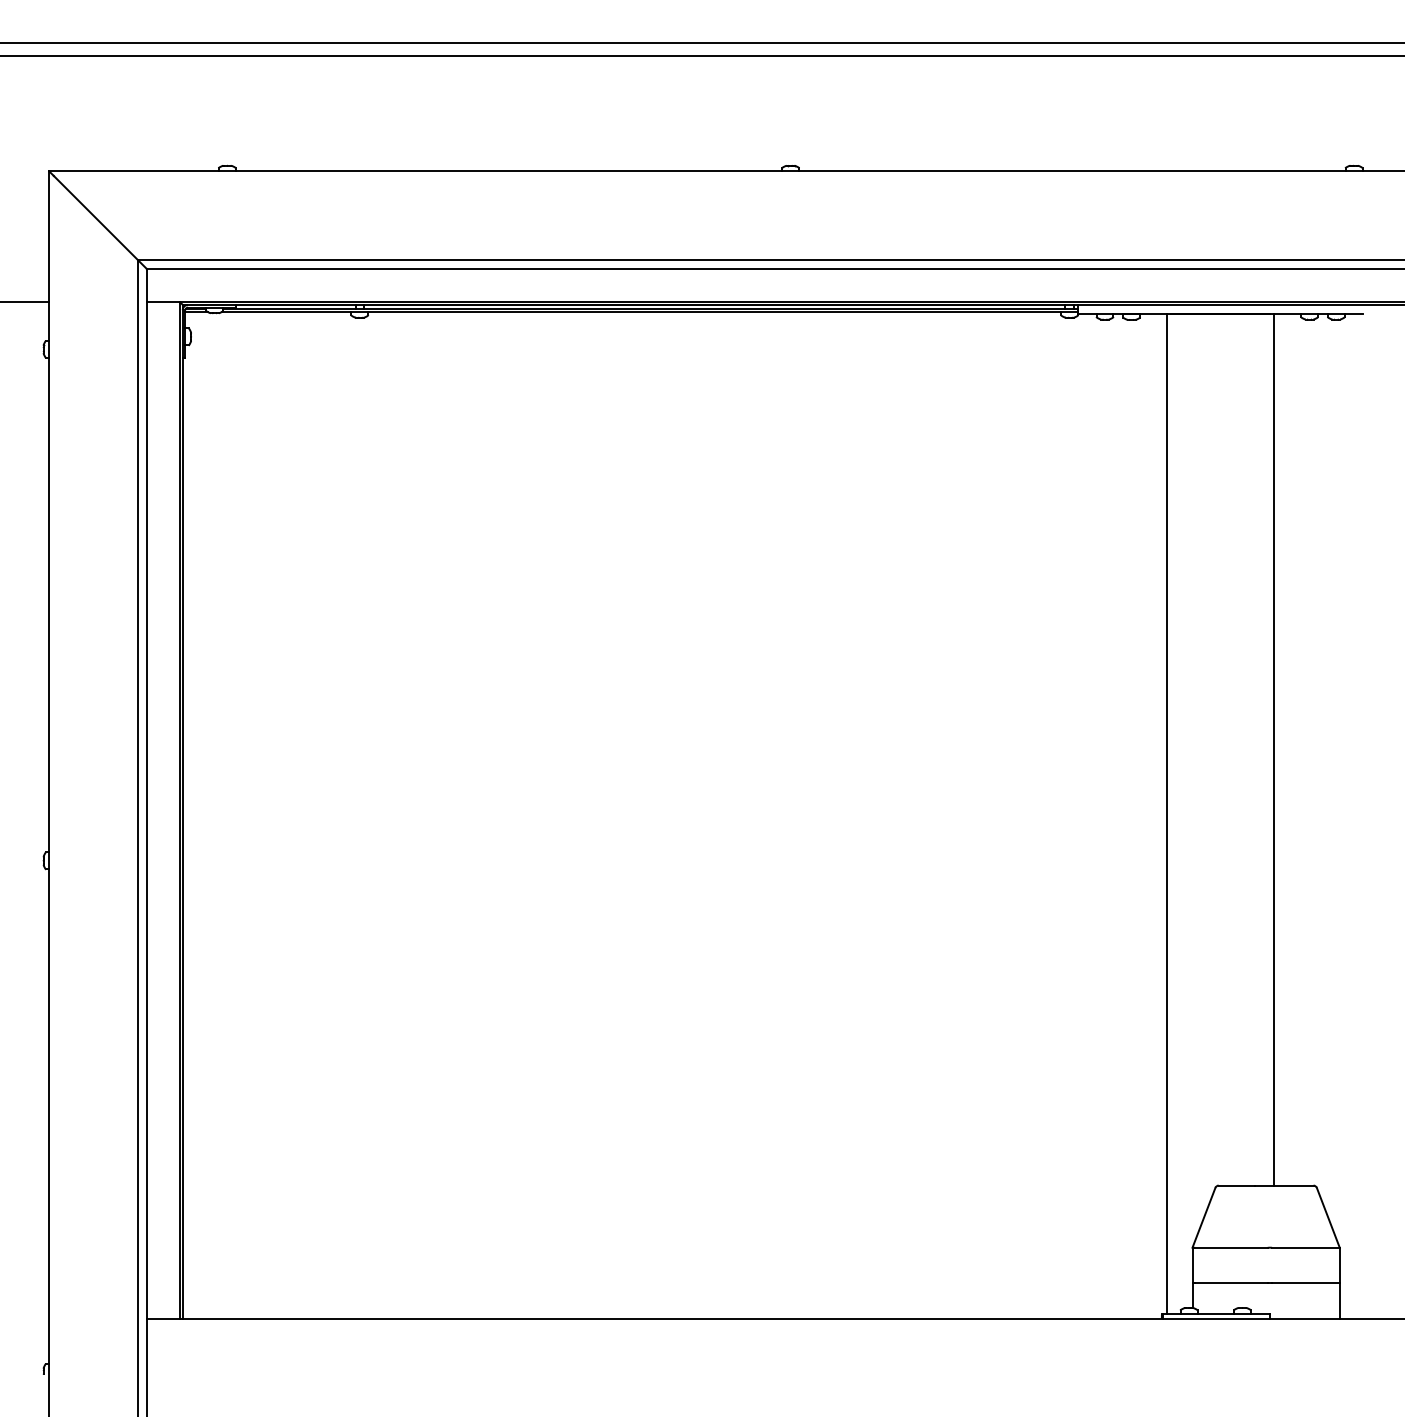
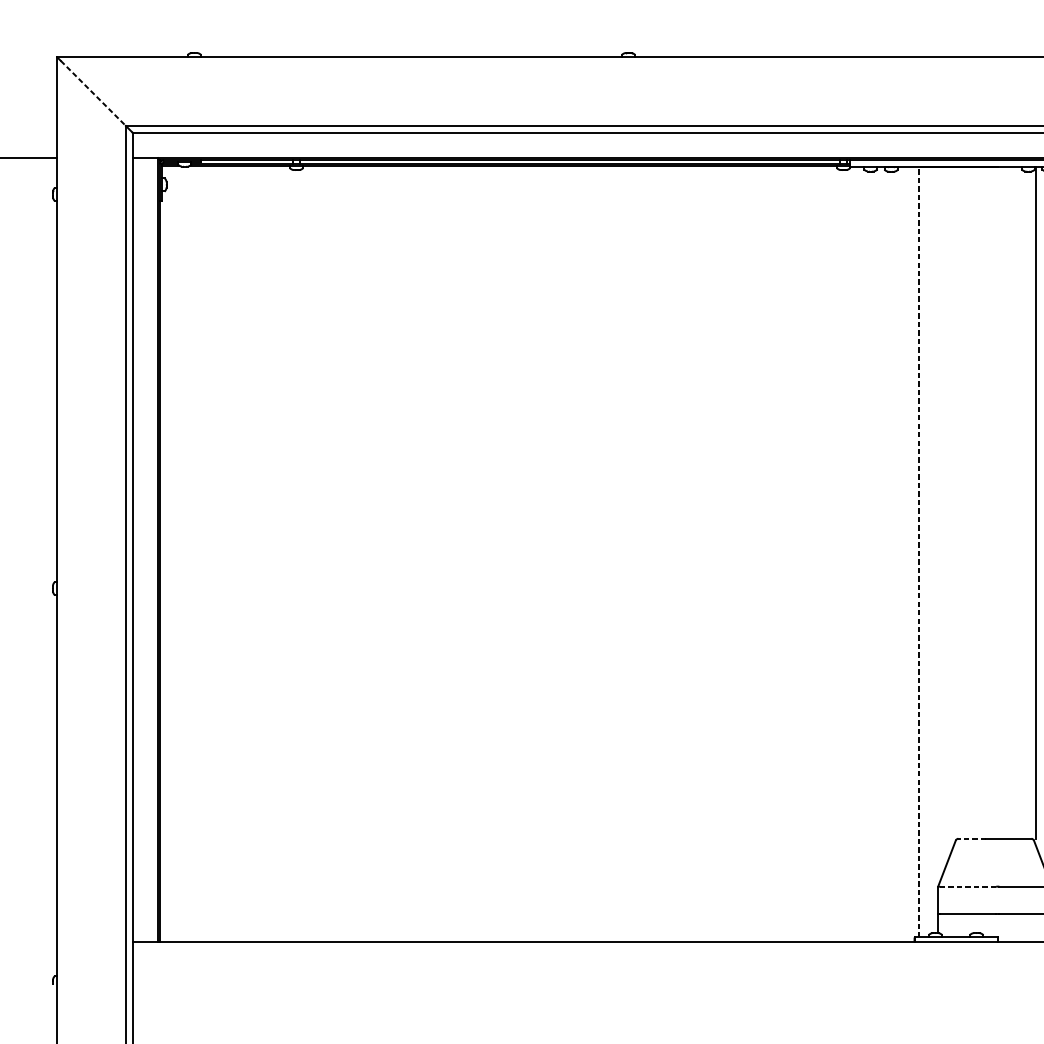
line: (96, 218) -> (93, 93), solid -> dashed
line: (1274, 749) -> (1036, 502), moved
line: (1167, 813) -> (918, 552), solid -> dashed
line: (1236, 1185) -> (972, 838), solid -> dashed
line: (1230, 1247) -> (967, 886), solid -> dashed

